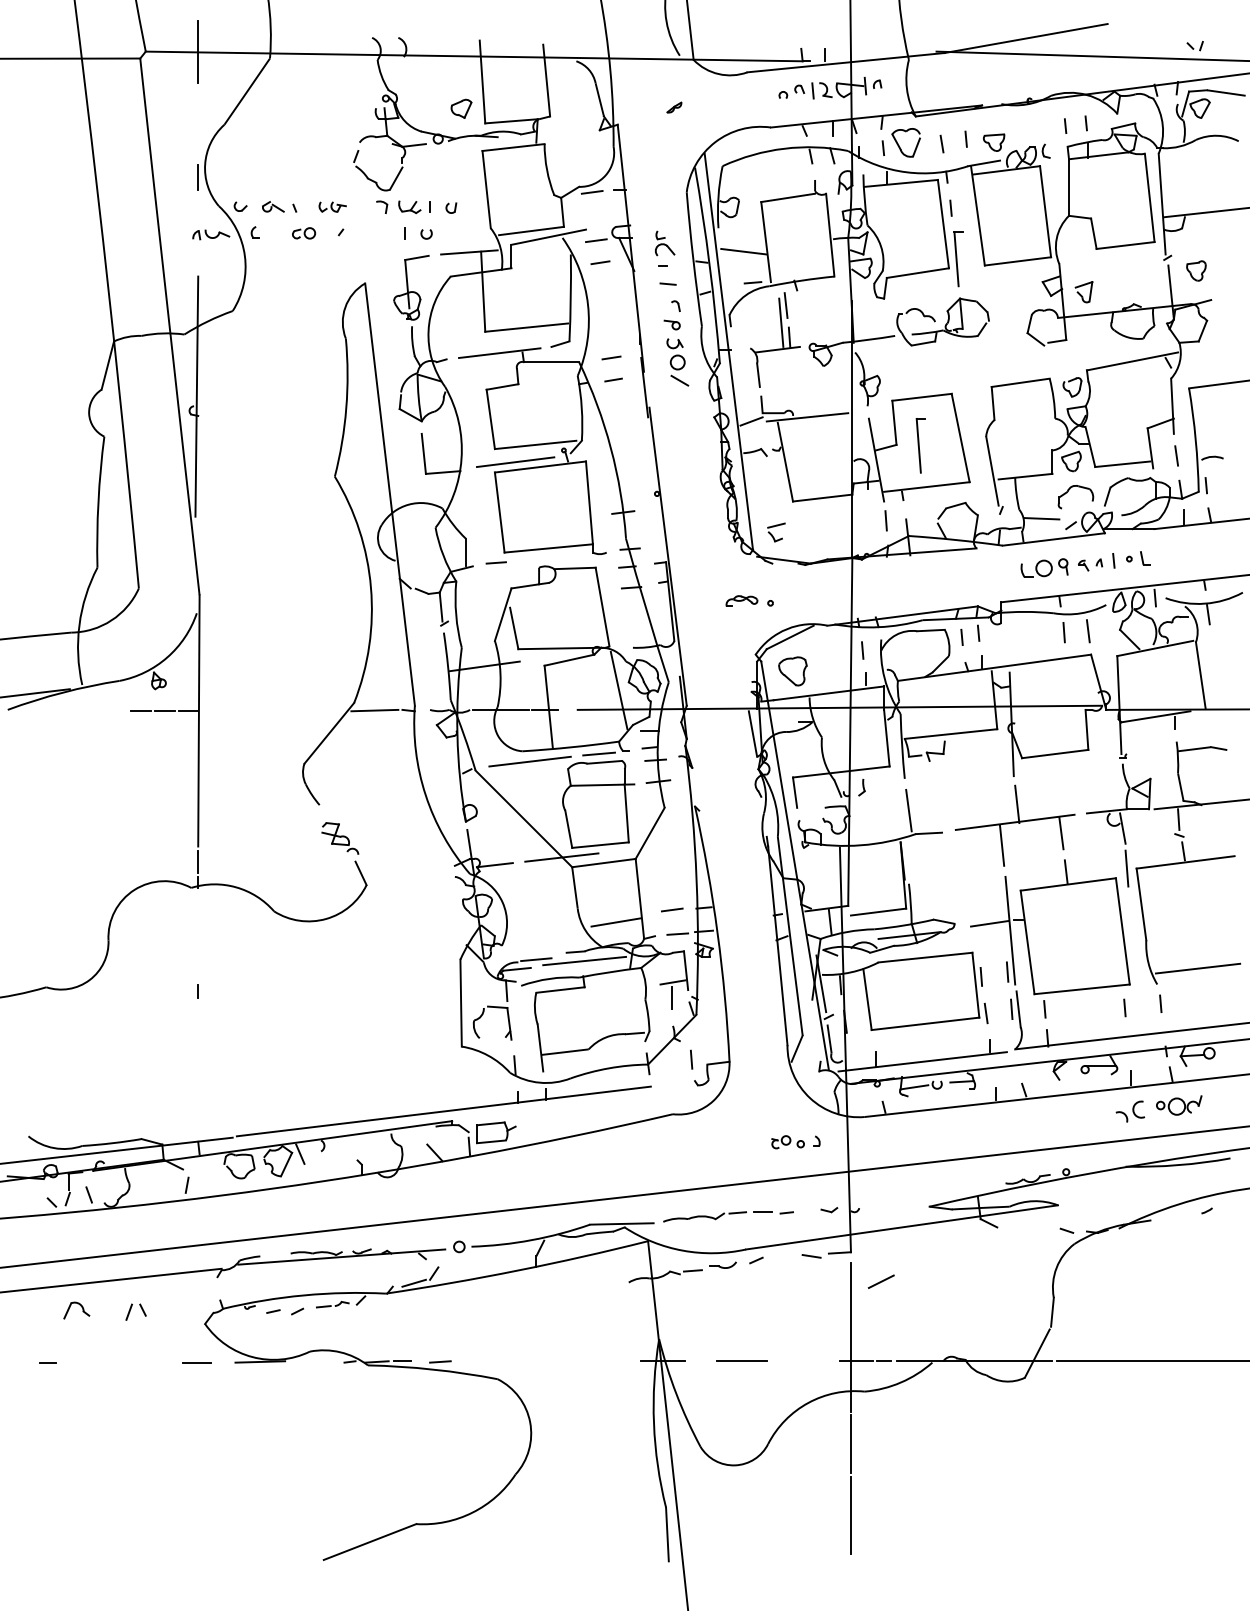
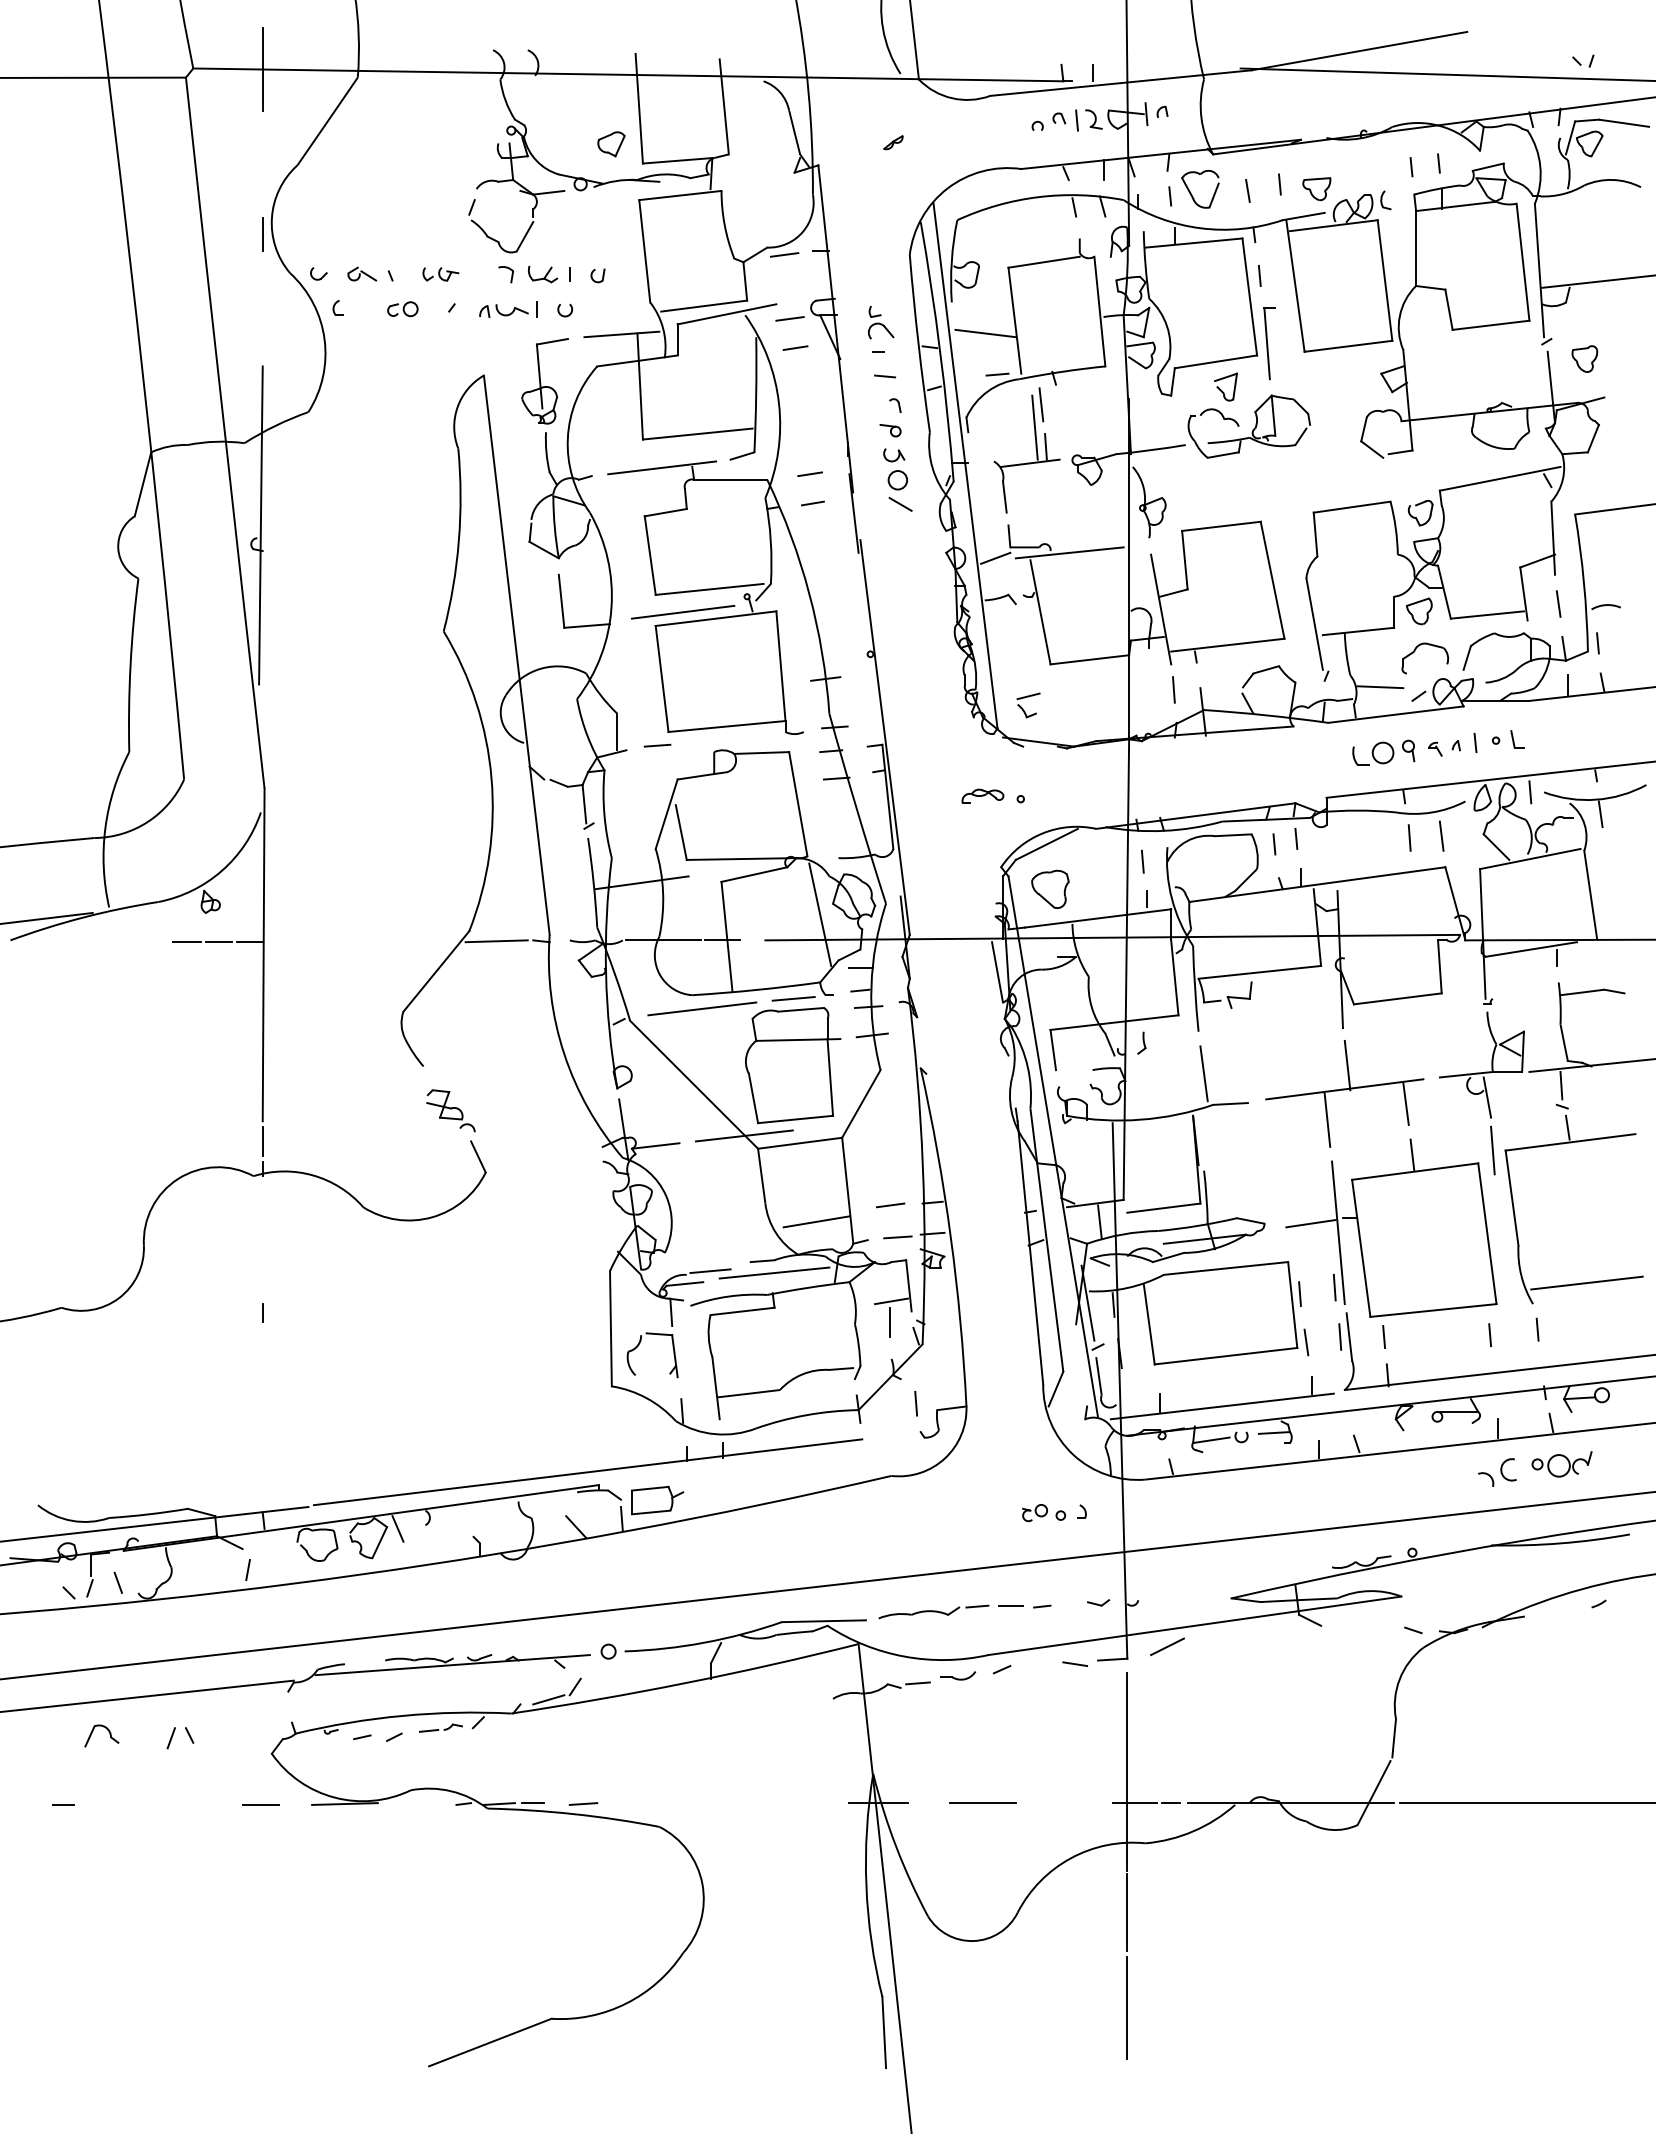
part: (210, 234) -> (503, 310), moved
part: (1083, 291) -> (1225, 386), moved
part: (920, 445) -> (1219, 590), removed
line: (881, 1281) -> (1167, 1646), moved

